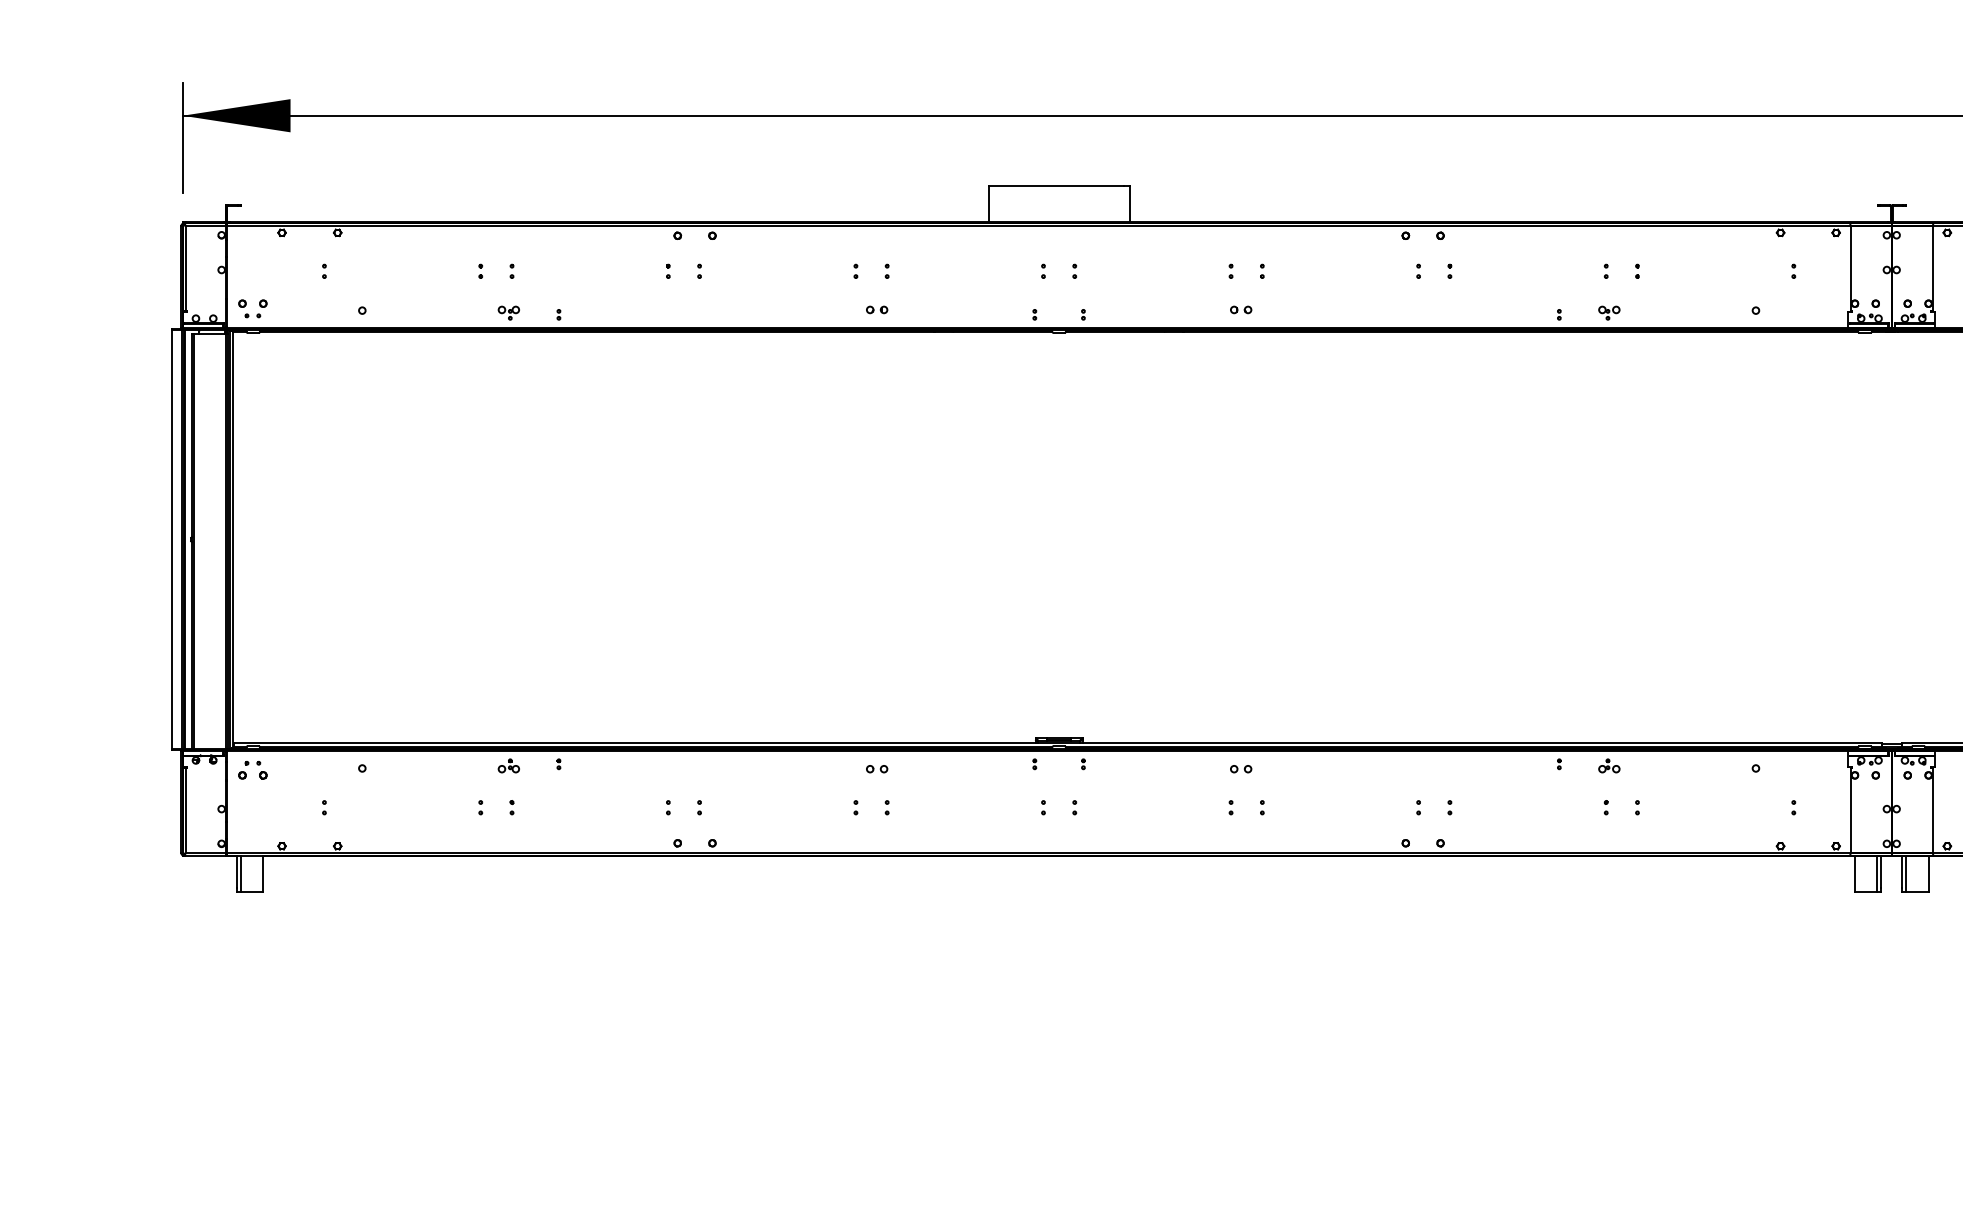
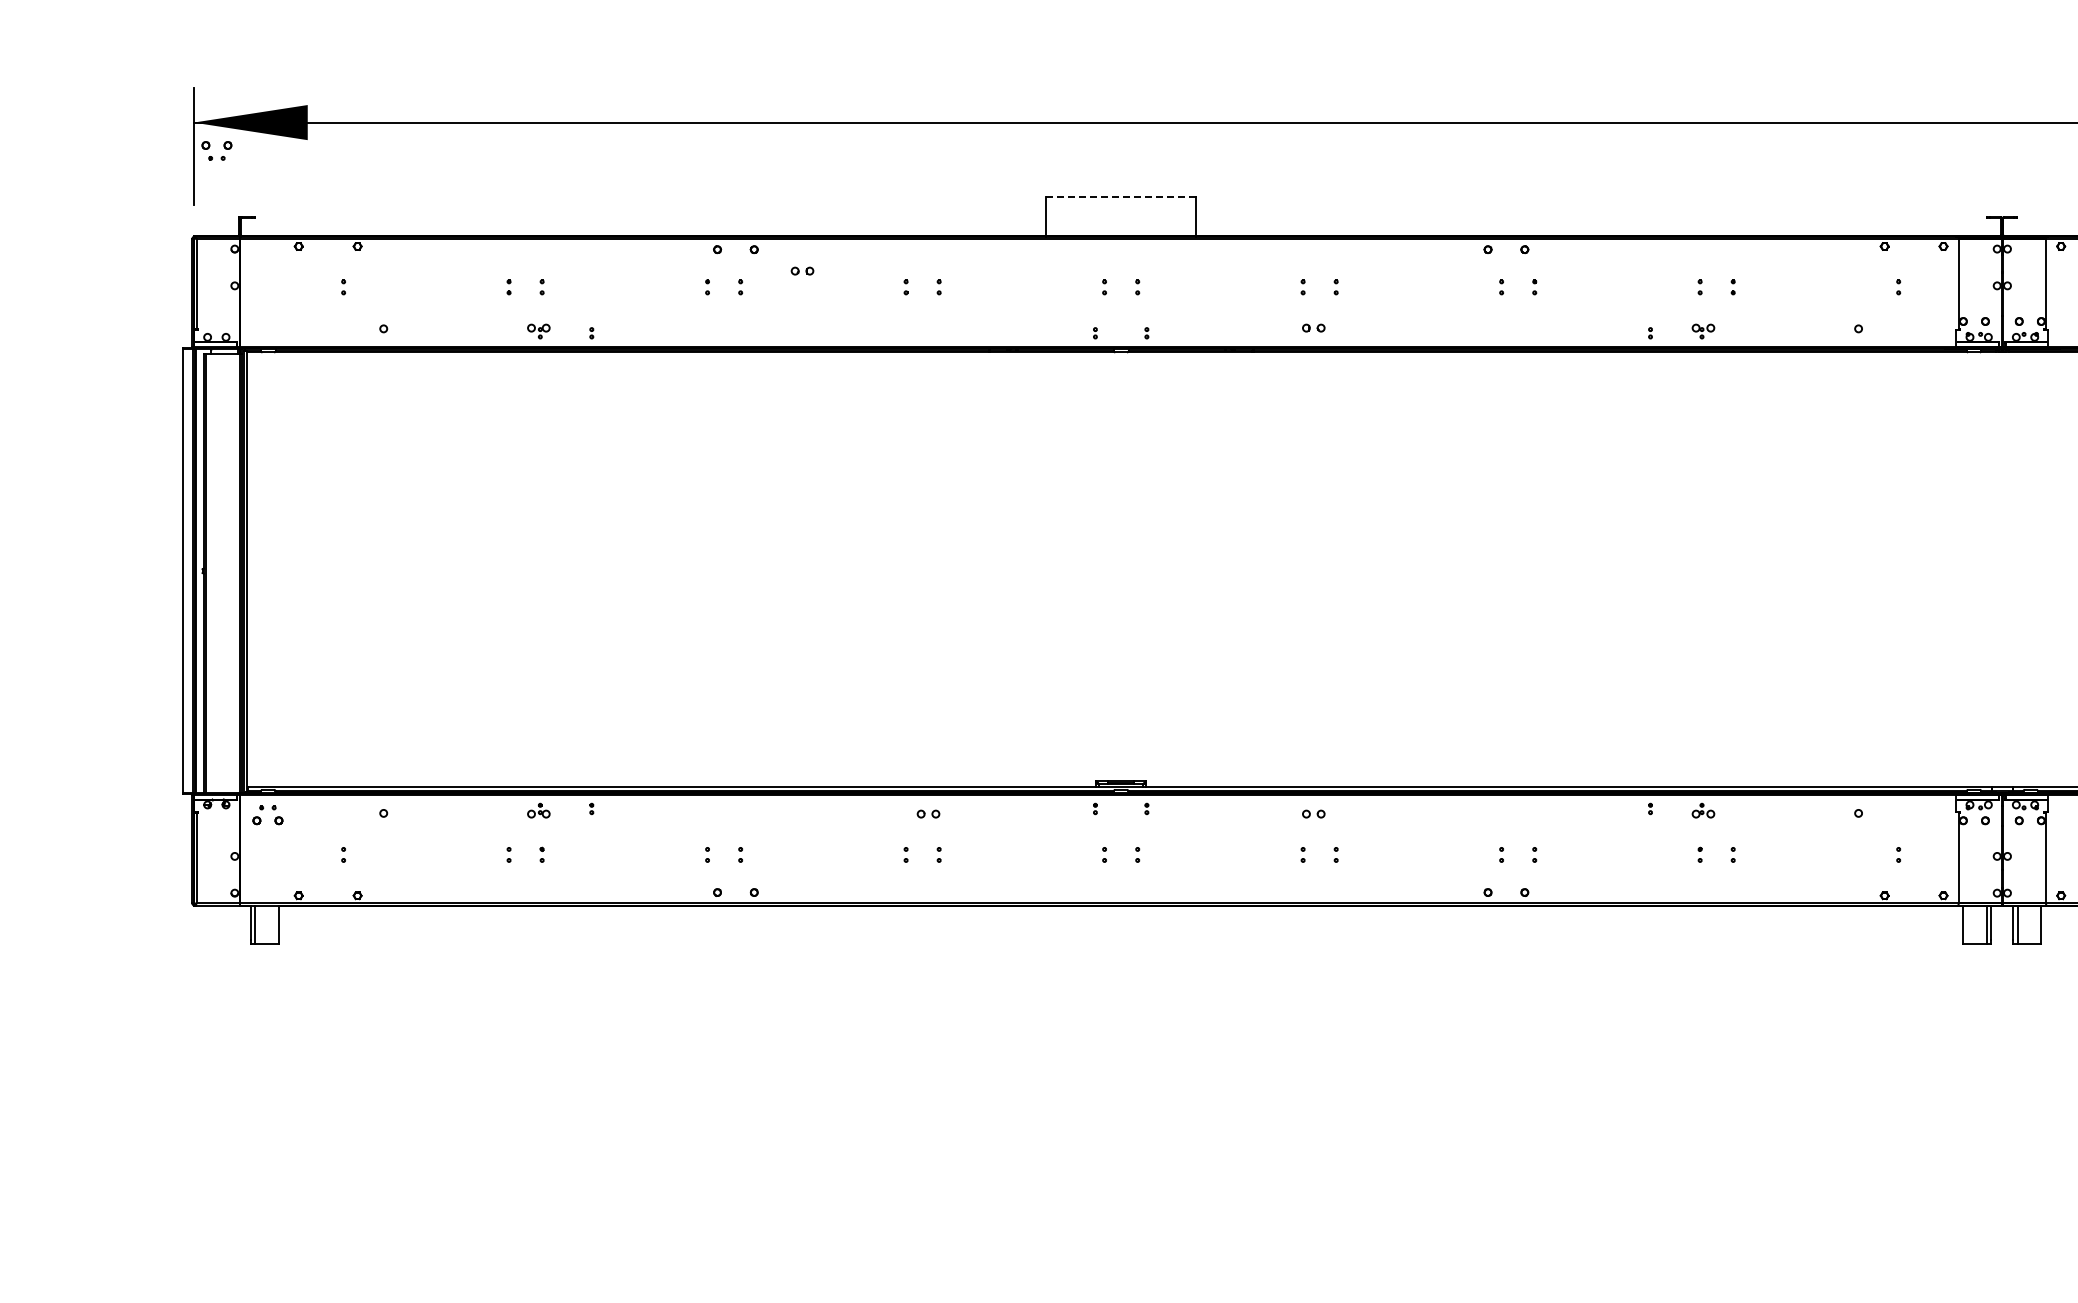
line: (1056, 185) -> (1118, 196), solid -> dashed
part: (246, 304) -> (210, 146), moved
part: (877, 309) -> (802, 270), moved

